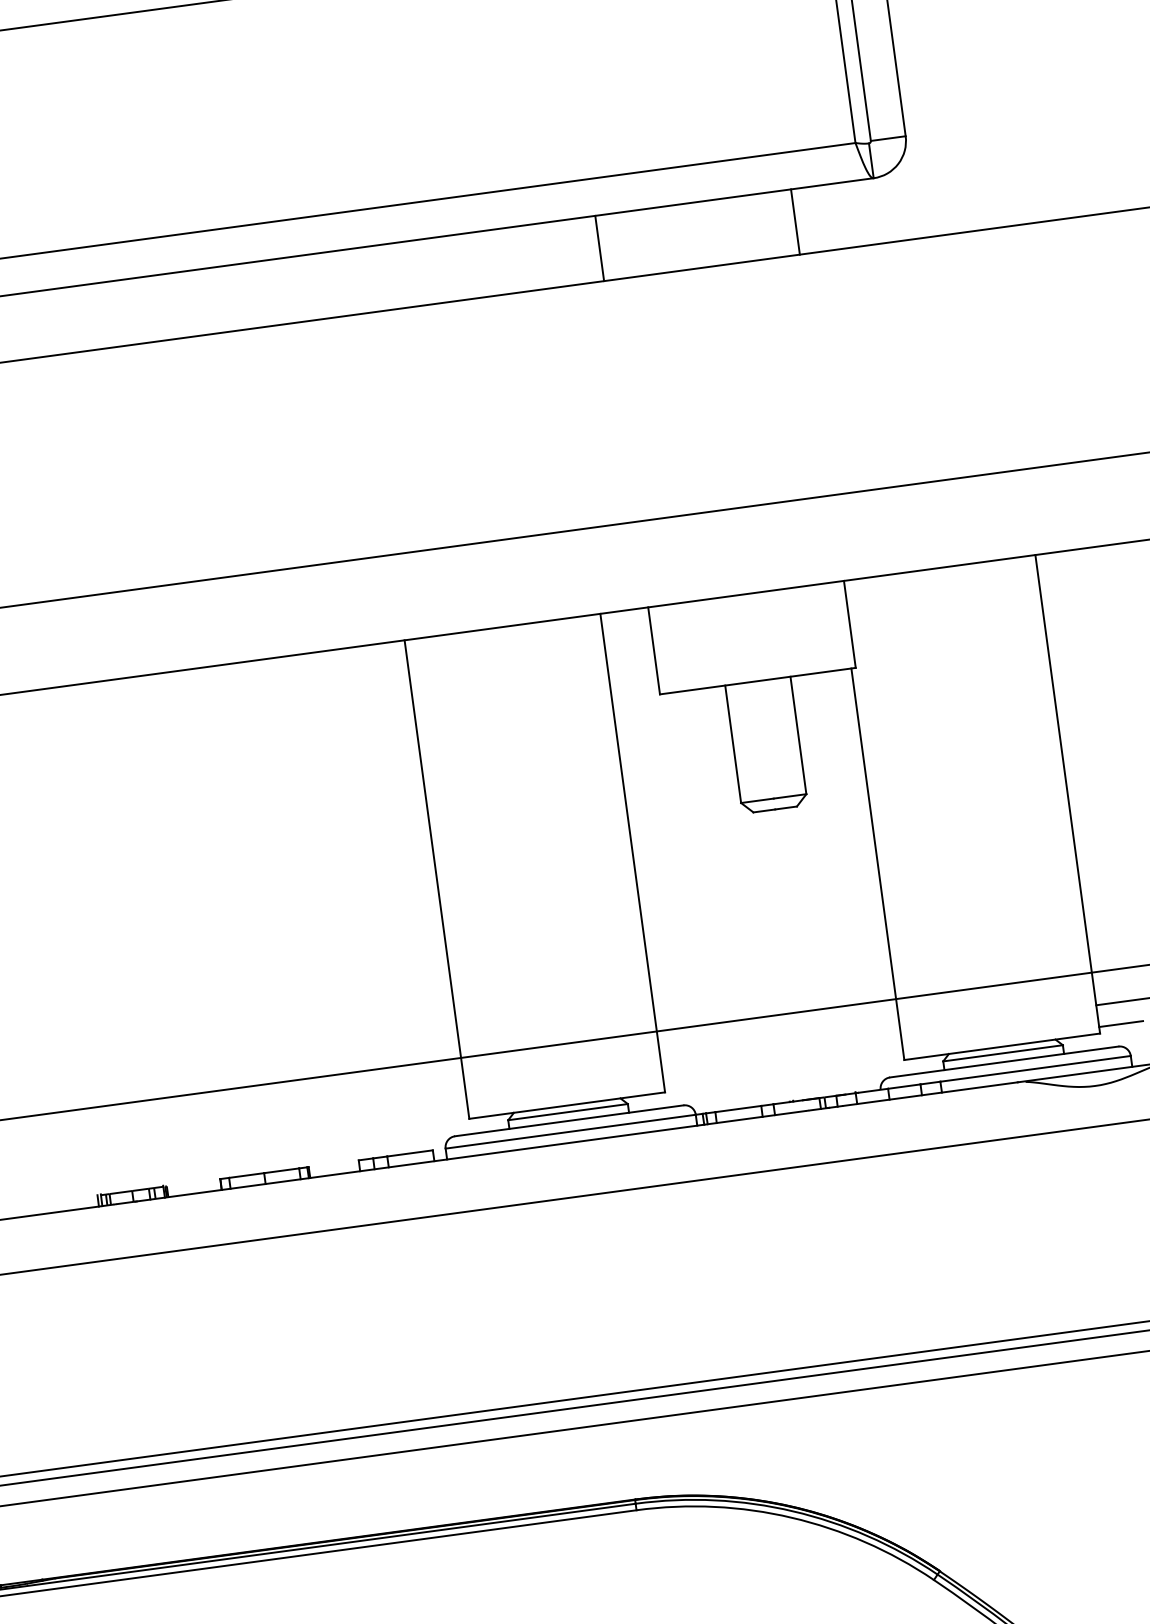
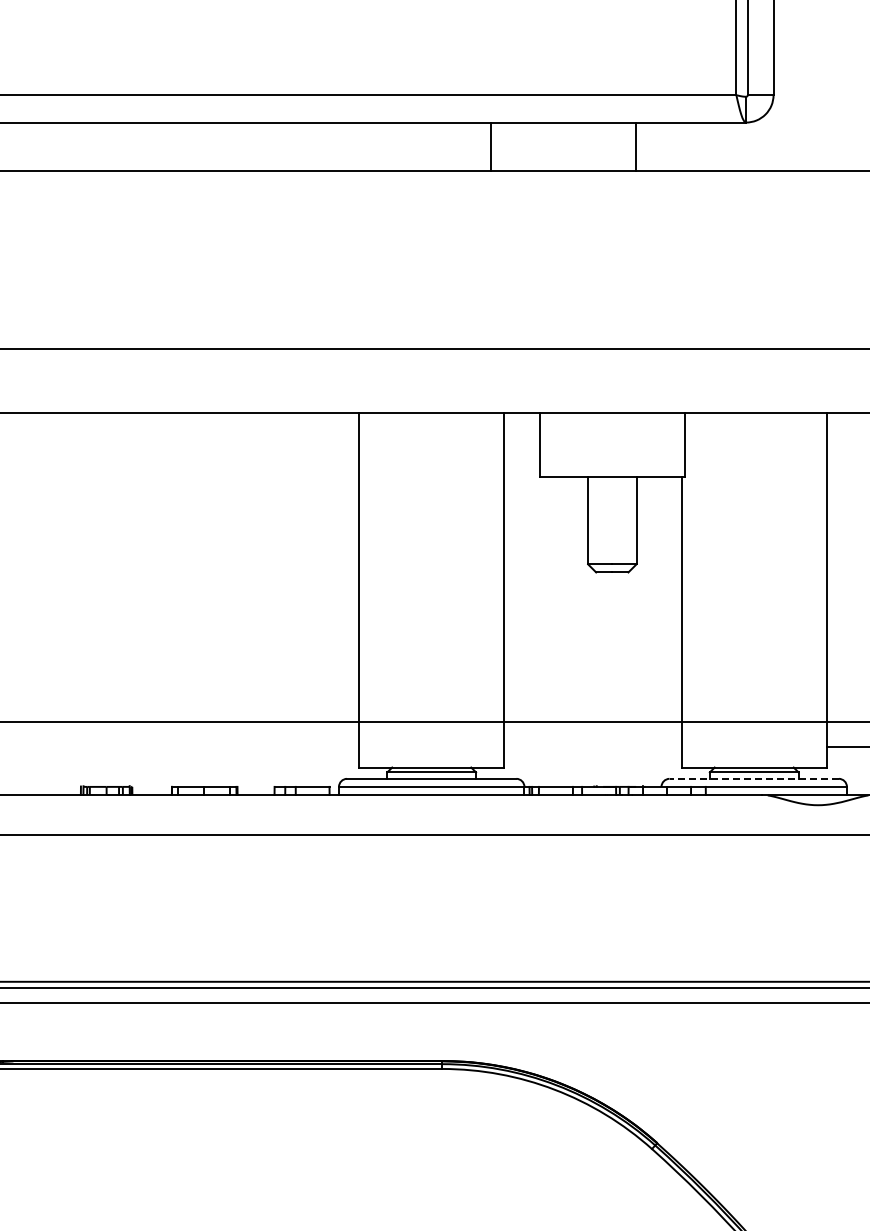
line: (794, 221) -> (635, 146), moved
line: (599, 248) -> (490, 146), moved
line: (1120, 1023) -> (842, 762), removed
line: (1004, 1061) -> (754, 778), solid -> dashed

